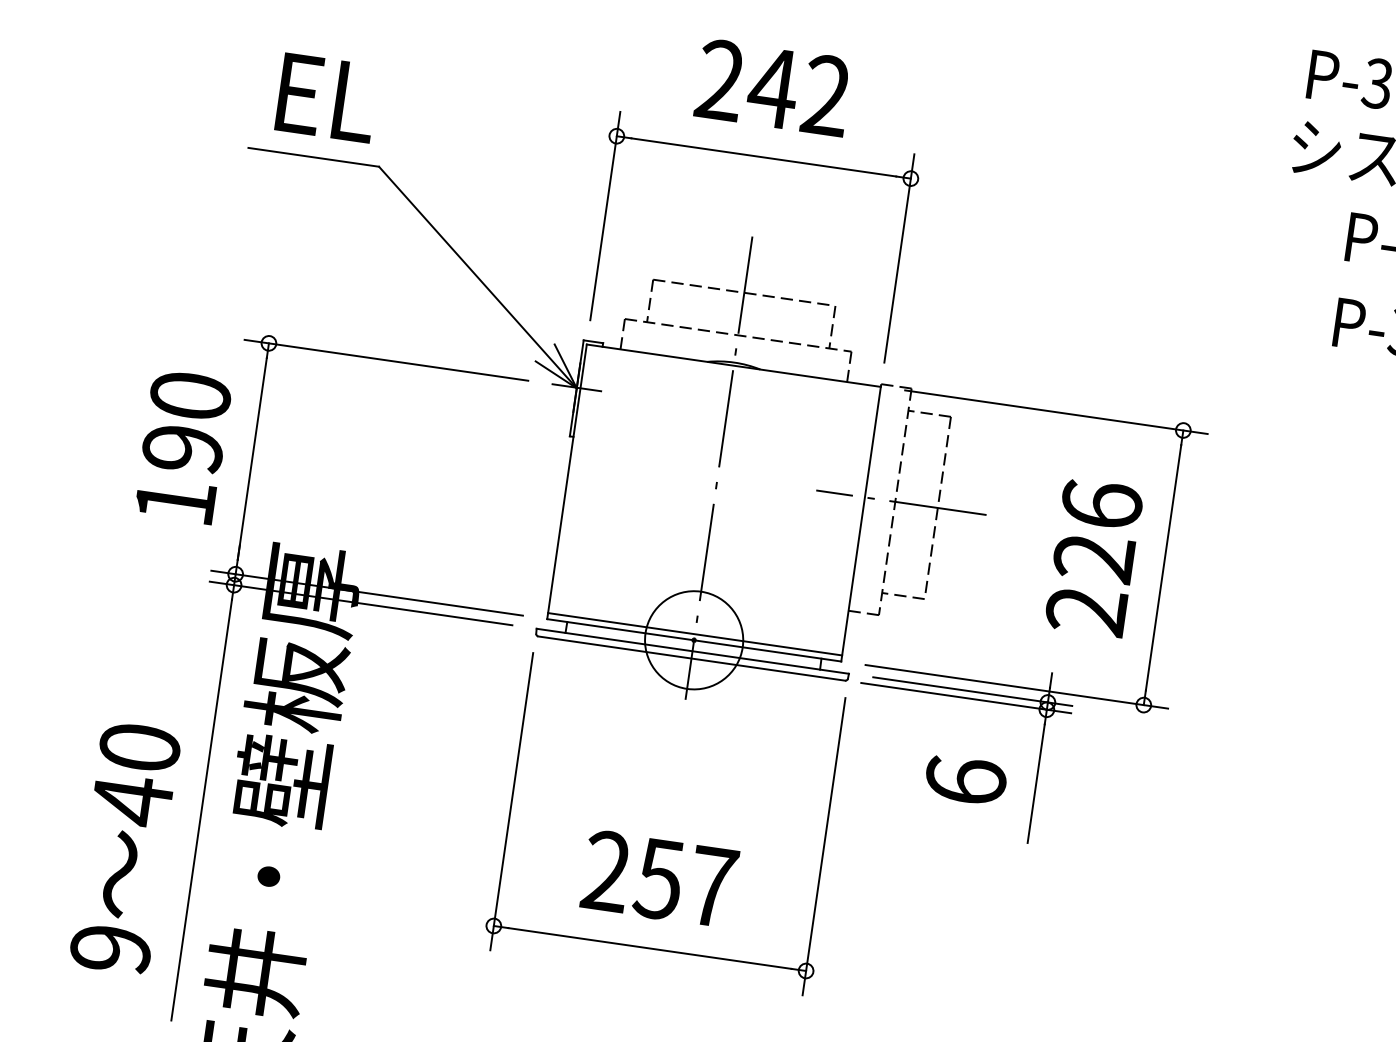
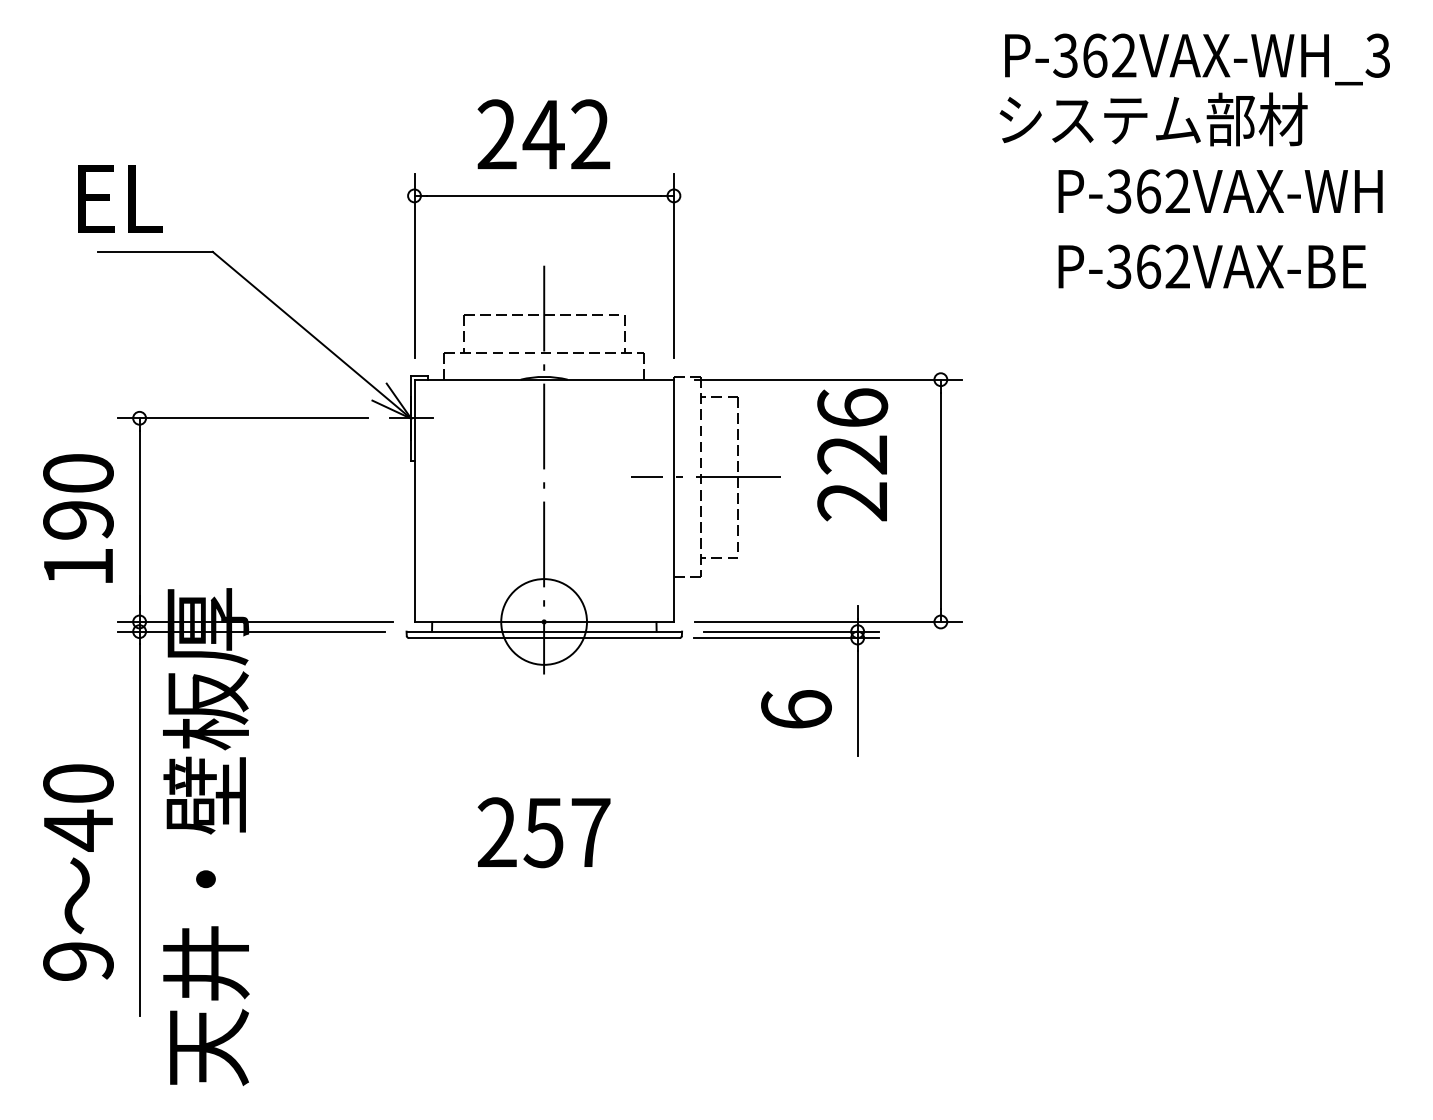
text: (327, 97) -> (120, 198), moved
text: (1094, 557) -> (852, 454), moved
line: (694, 634) -> (543, 616), removed
part: (650, 948) -> (544, 893), removed

